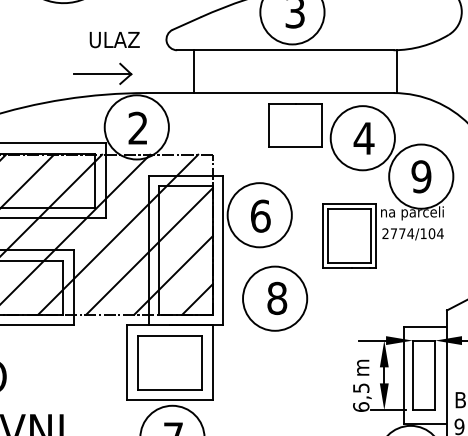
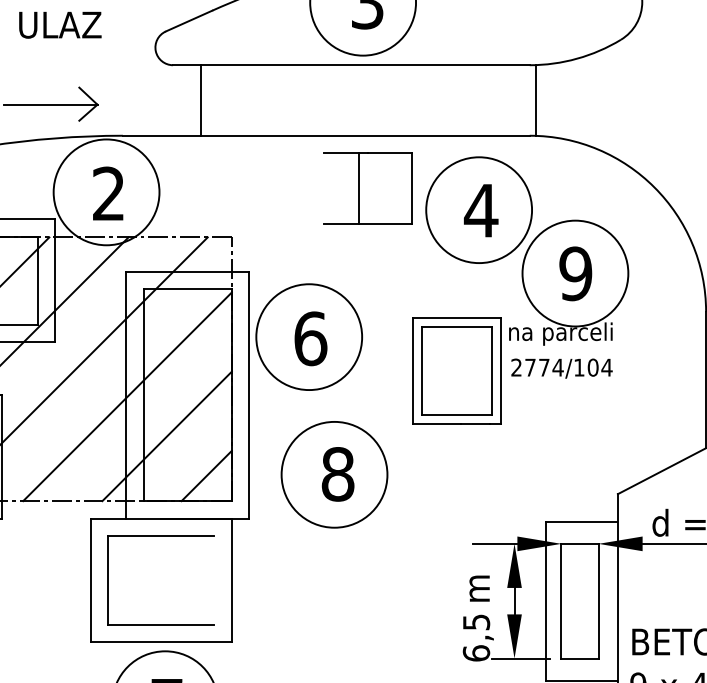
text: (114, 40) -> (59, 26), moved
line: (268, 124) -> (358, 187), moved
line: (202, 362) -> (214, 579), removed

